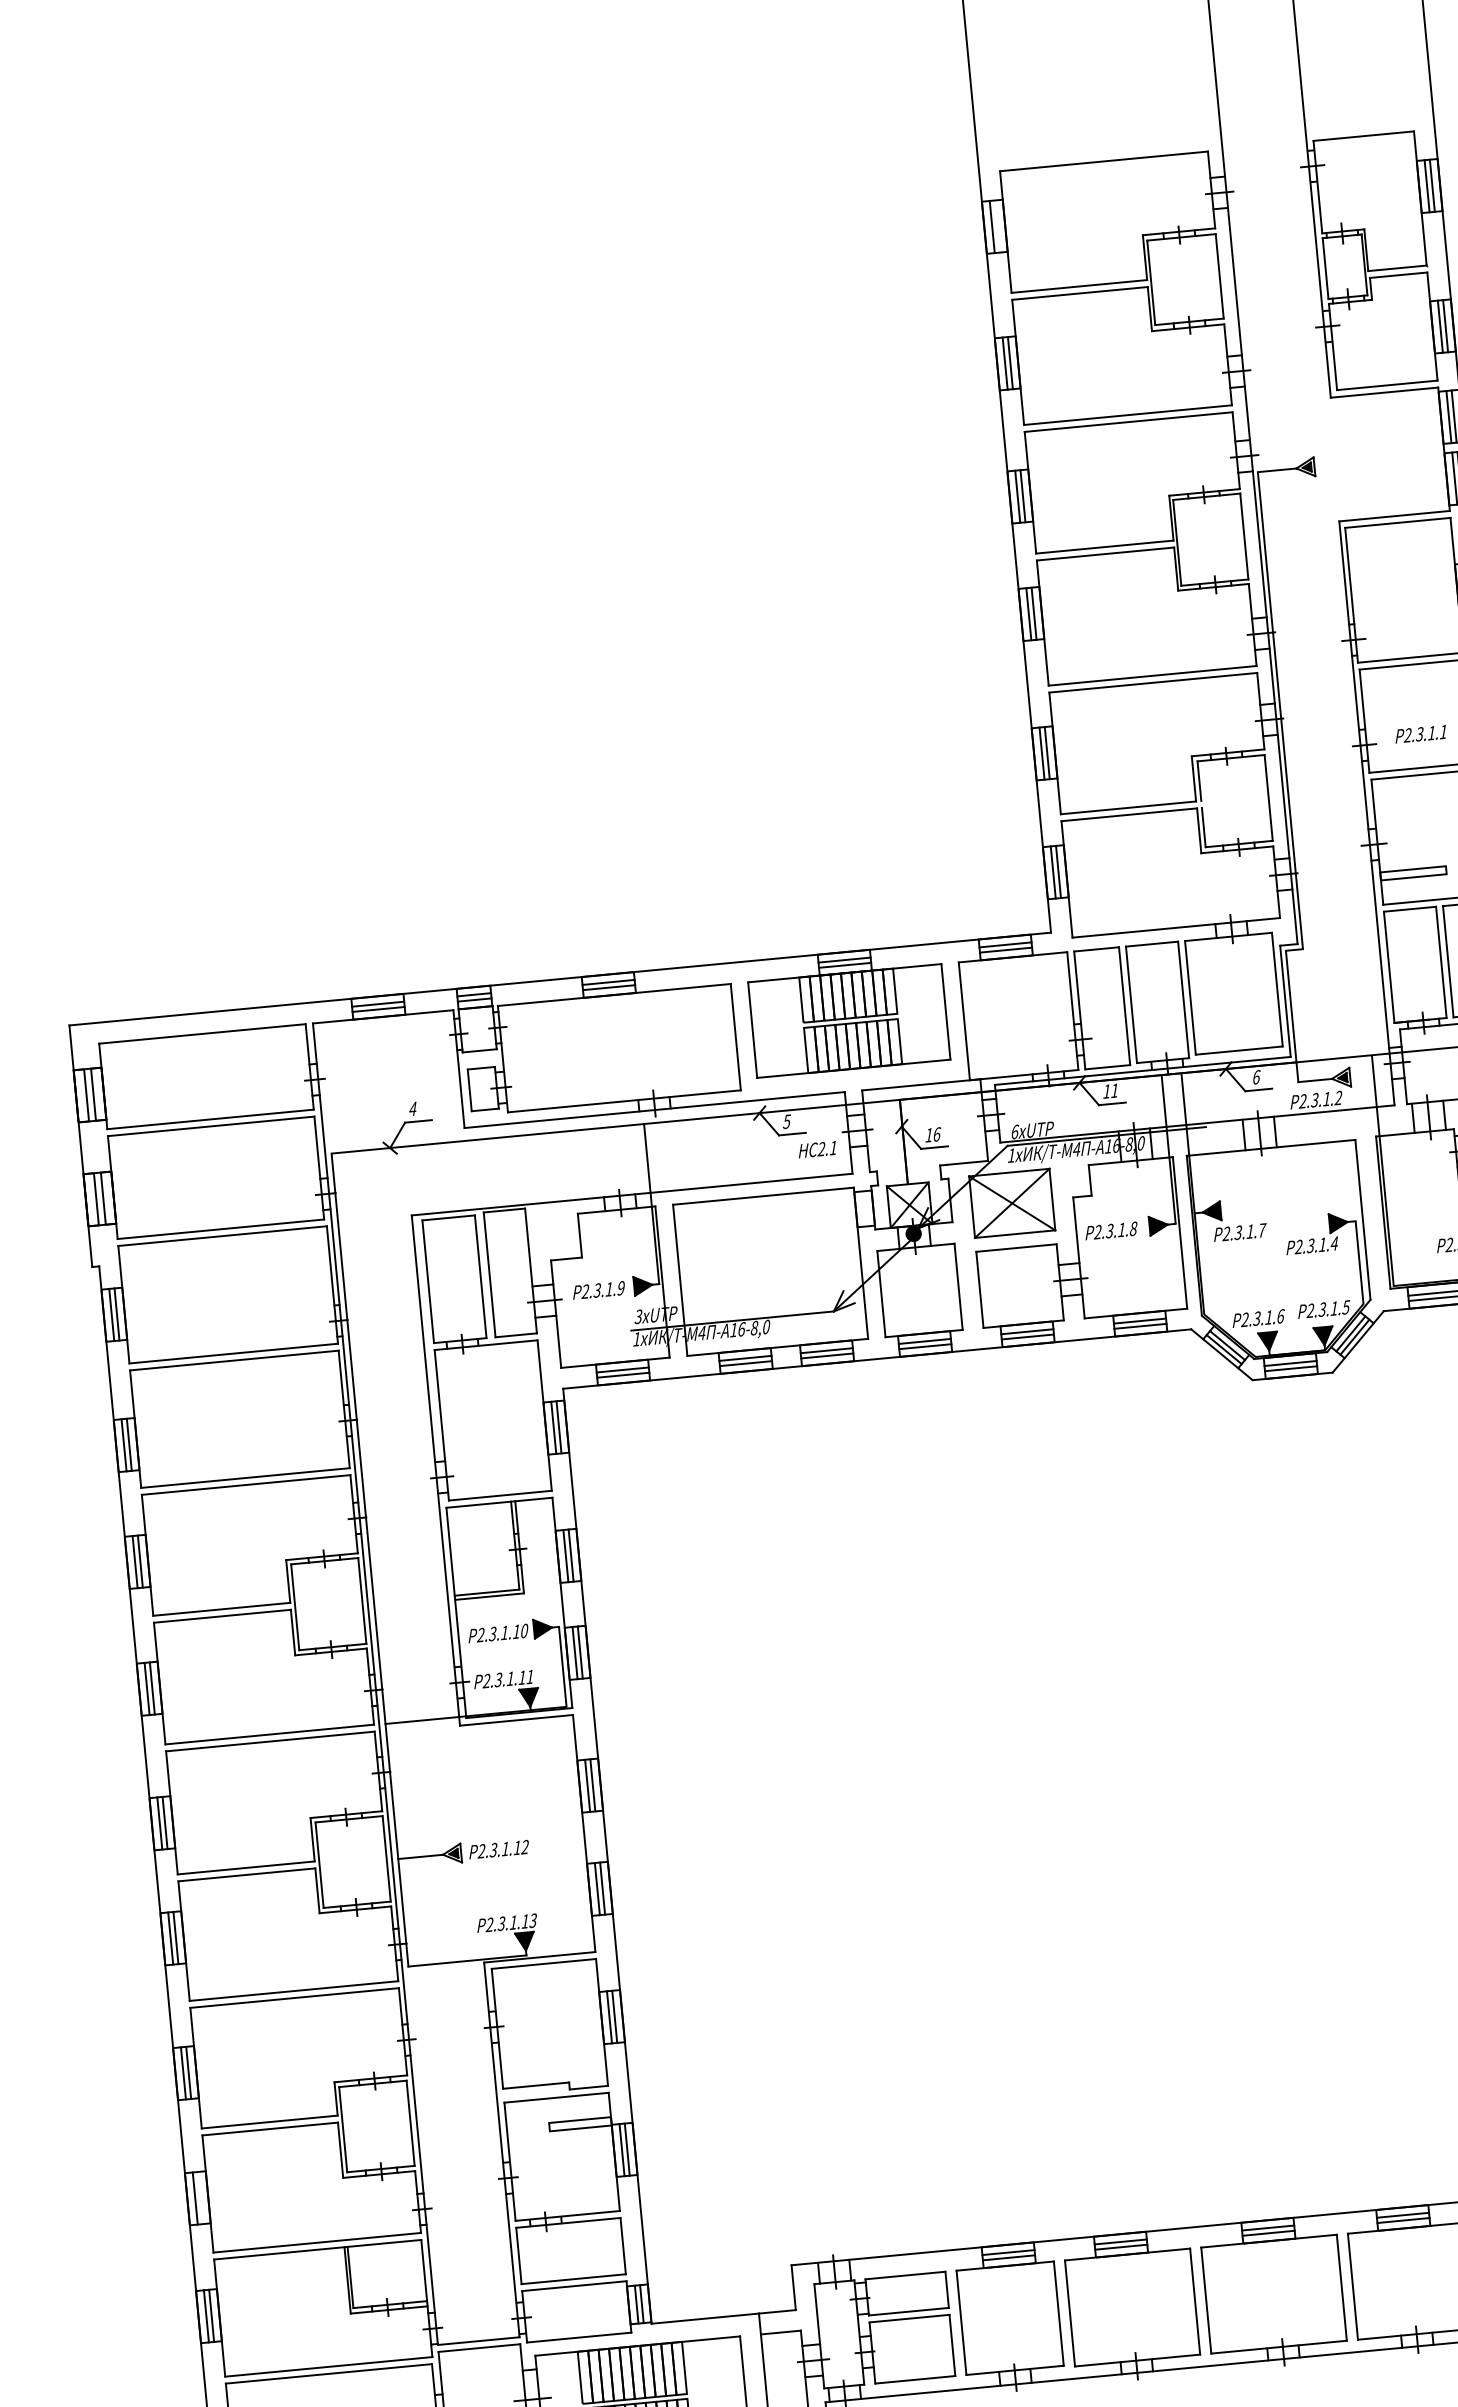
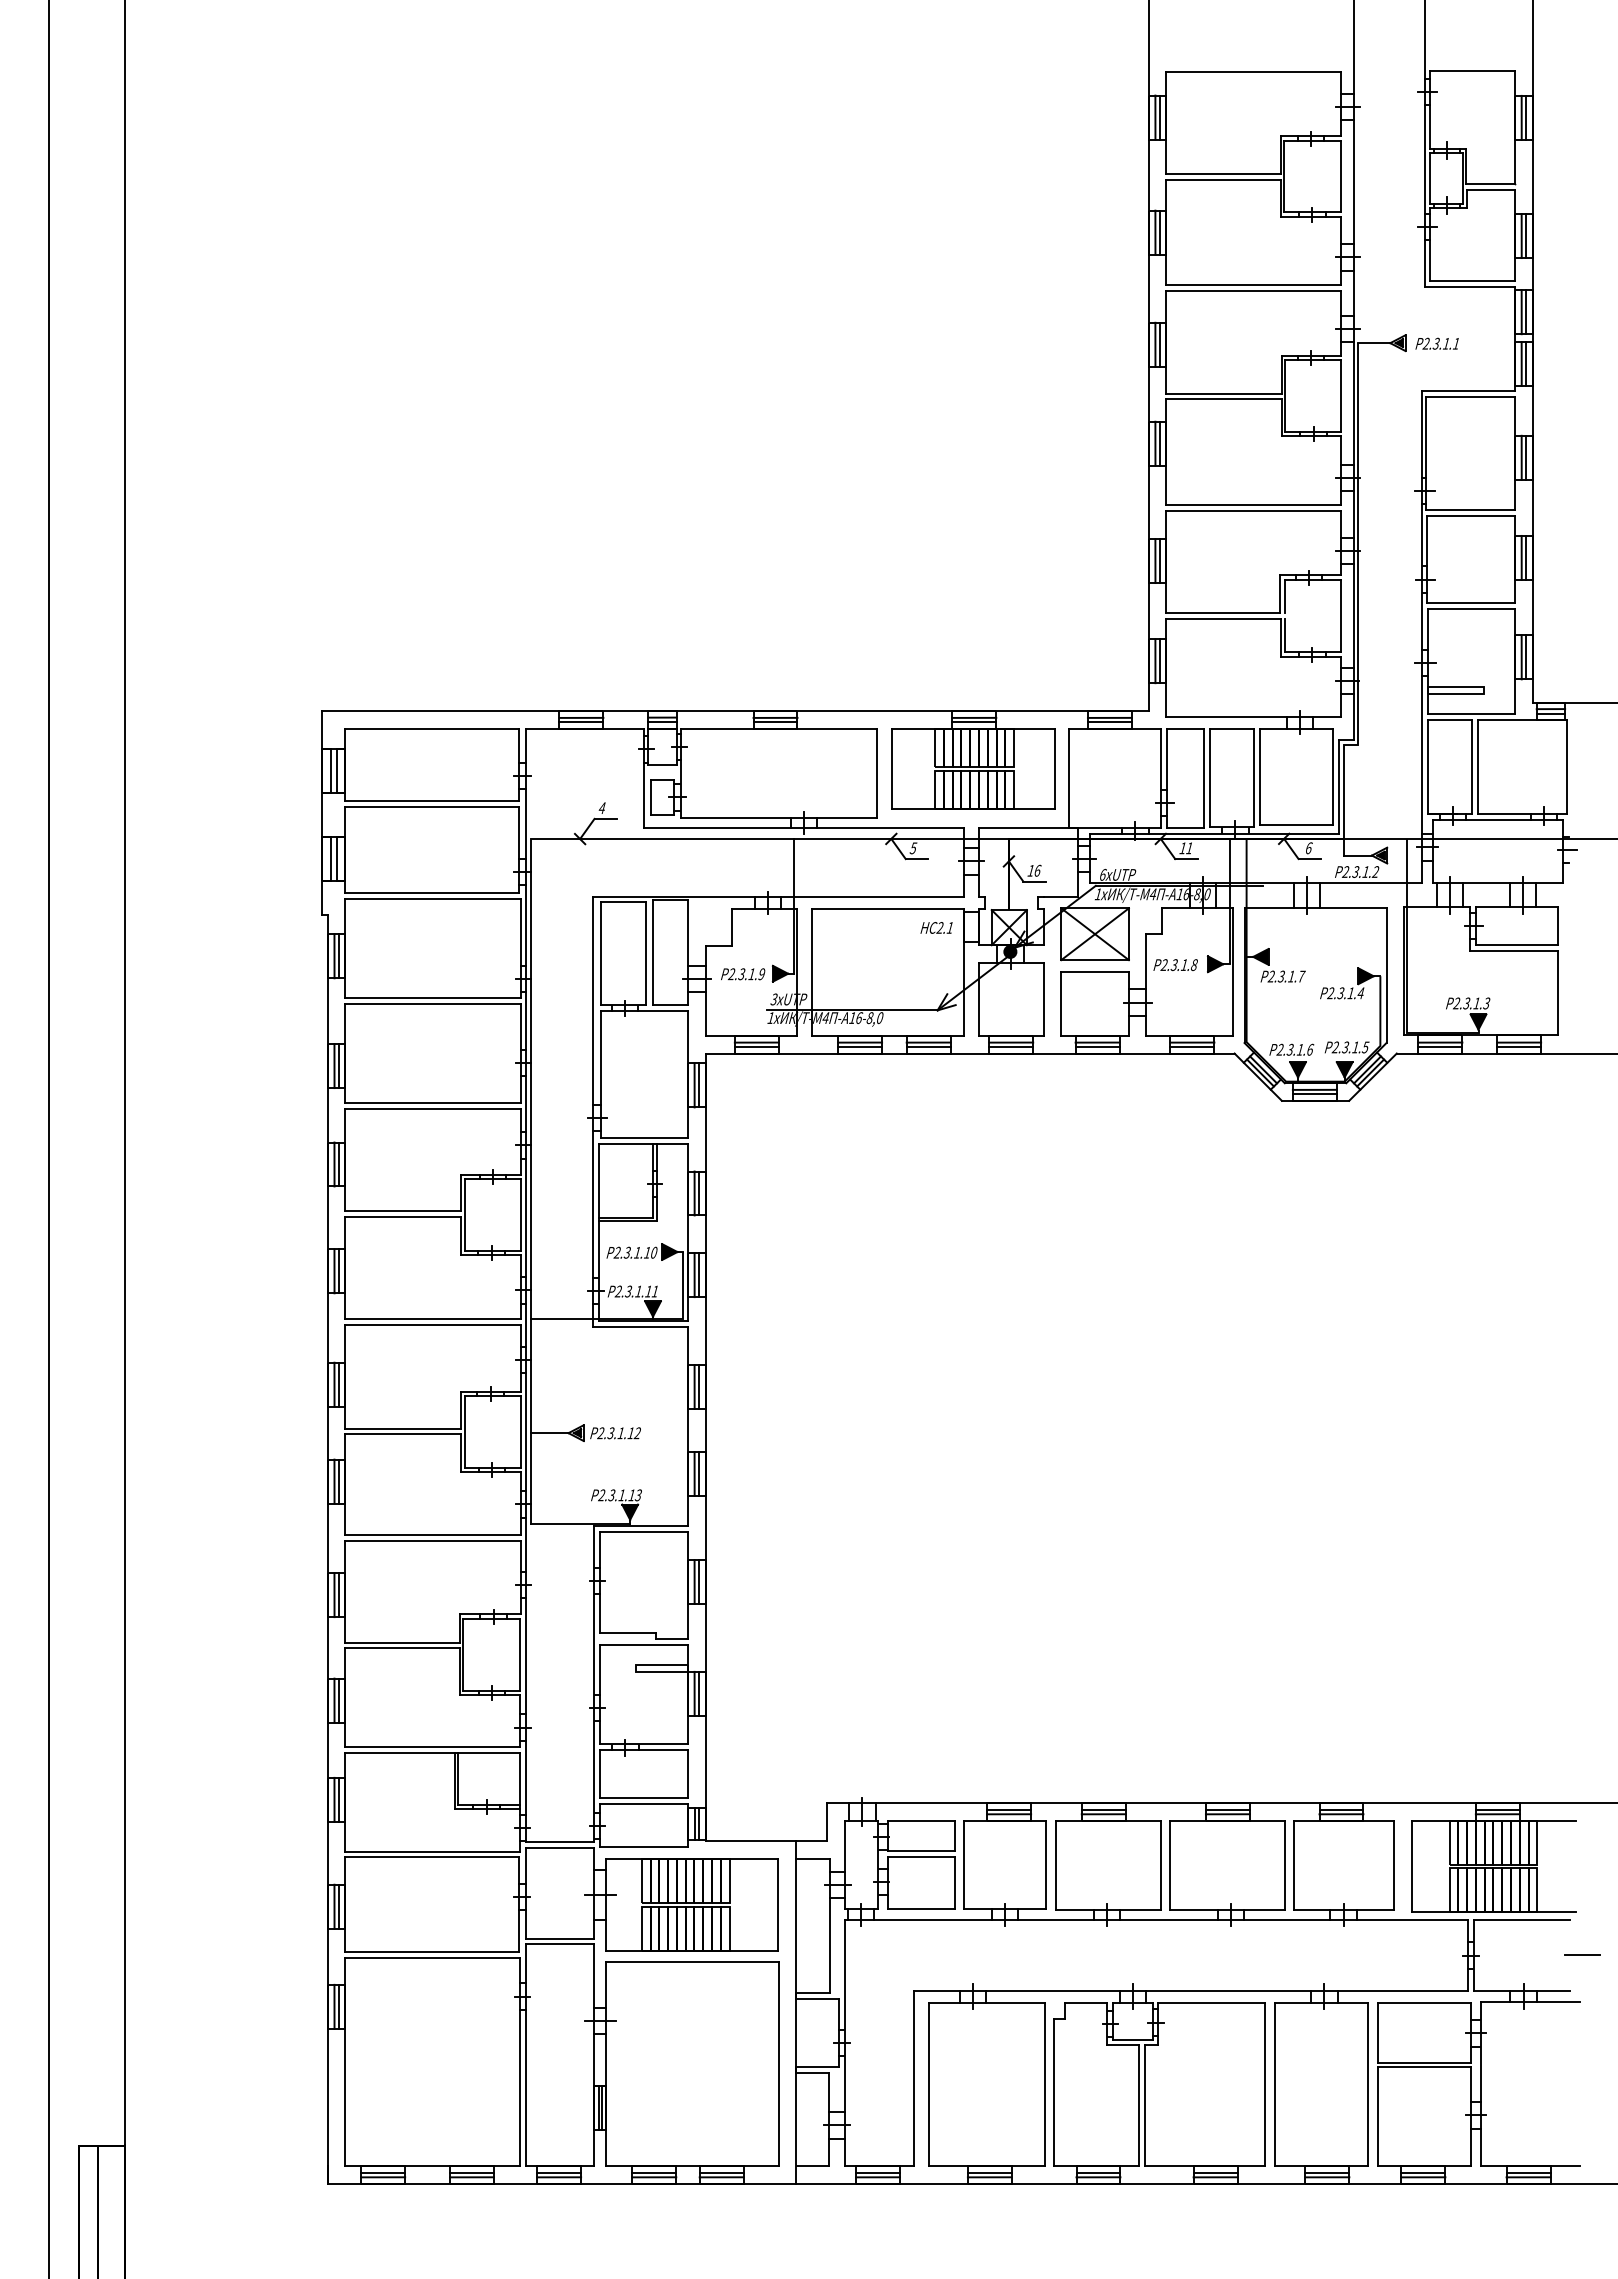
line: (997, 226) -> (1159, 117), added
text: (1419, 733) -> (1436, 343), moved
text: (817, 1149) -> (936, 927), moved
line: (200, 2198) -> (338, 1700), added

